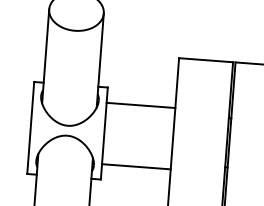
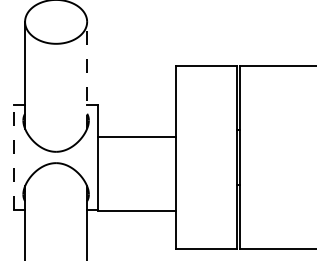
line: (100, 59) -> (87, 74), solid -> dashed
line: (140, 105) -> (136, 136), moved
line: (30, 128) -> (14, 157), solid -> dashed
line: (135, 166) -> (136, 211), moved

